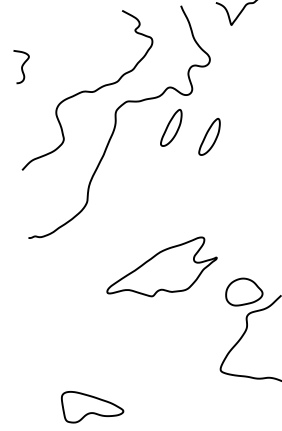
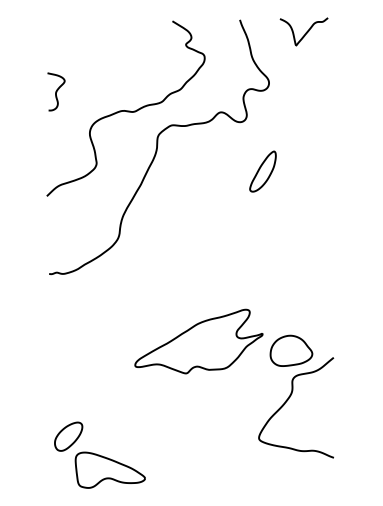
curve: (22, 66) -> (56, 91), moved
part: (170, 127) -> (219, 158), removed
part: (161, 267) -> (198, 341), moved
part: (54, 378) -> (68, 436), added

